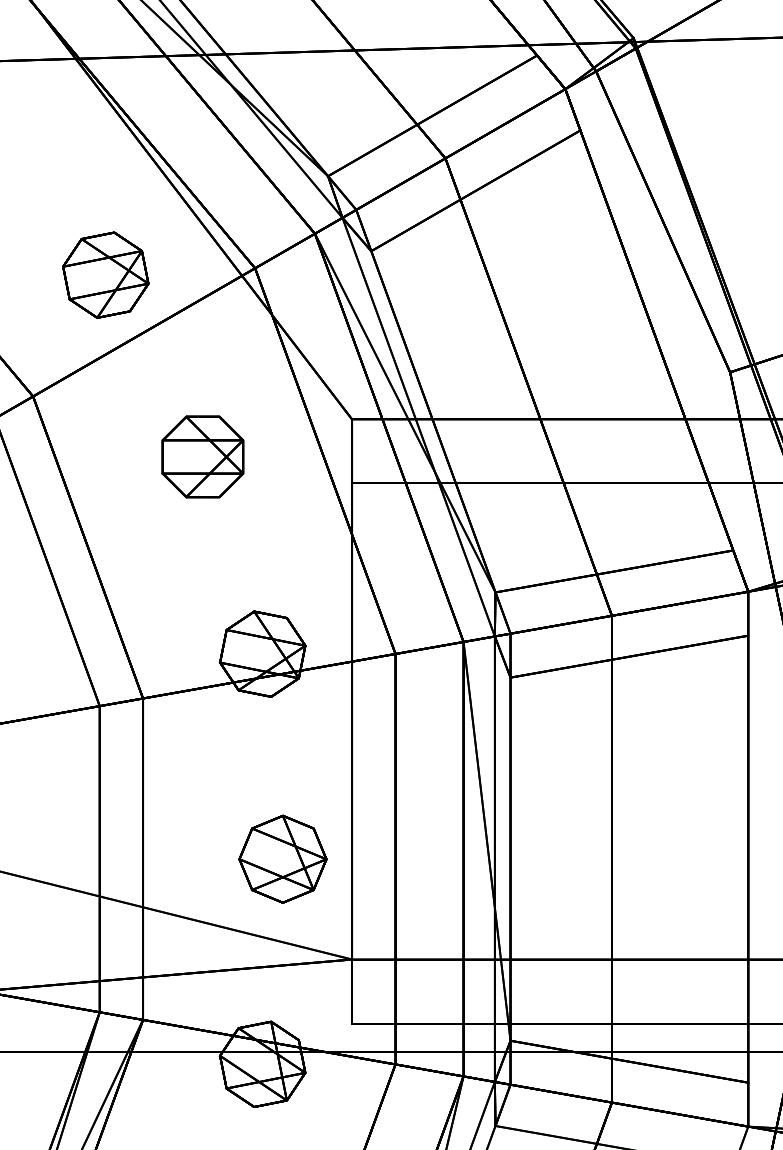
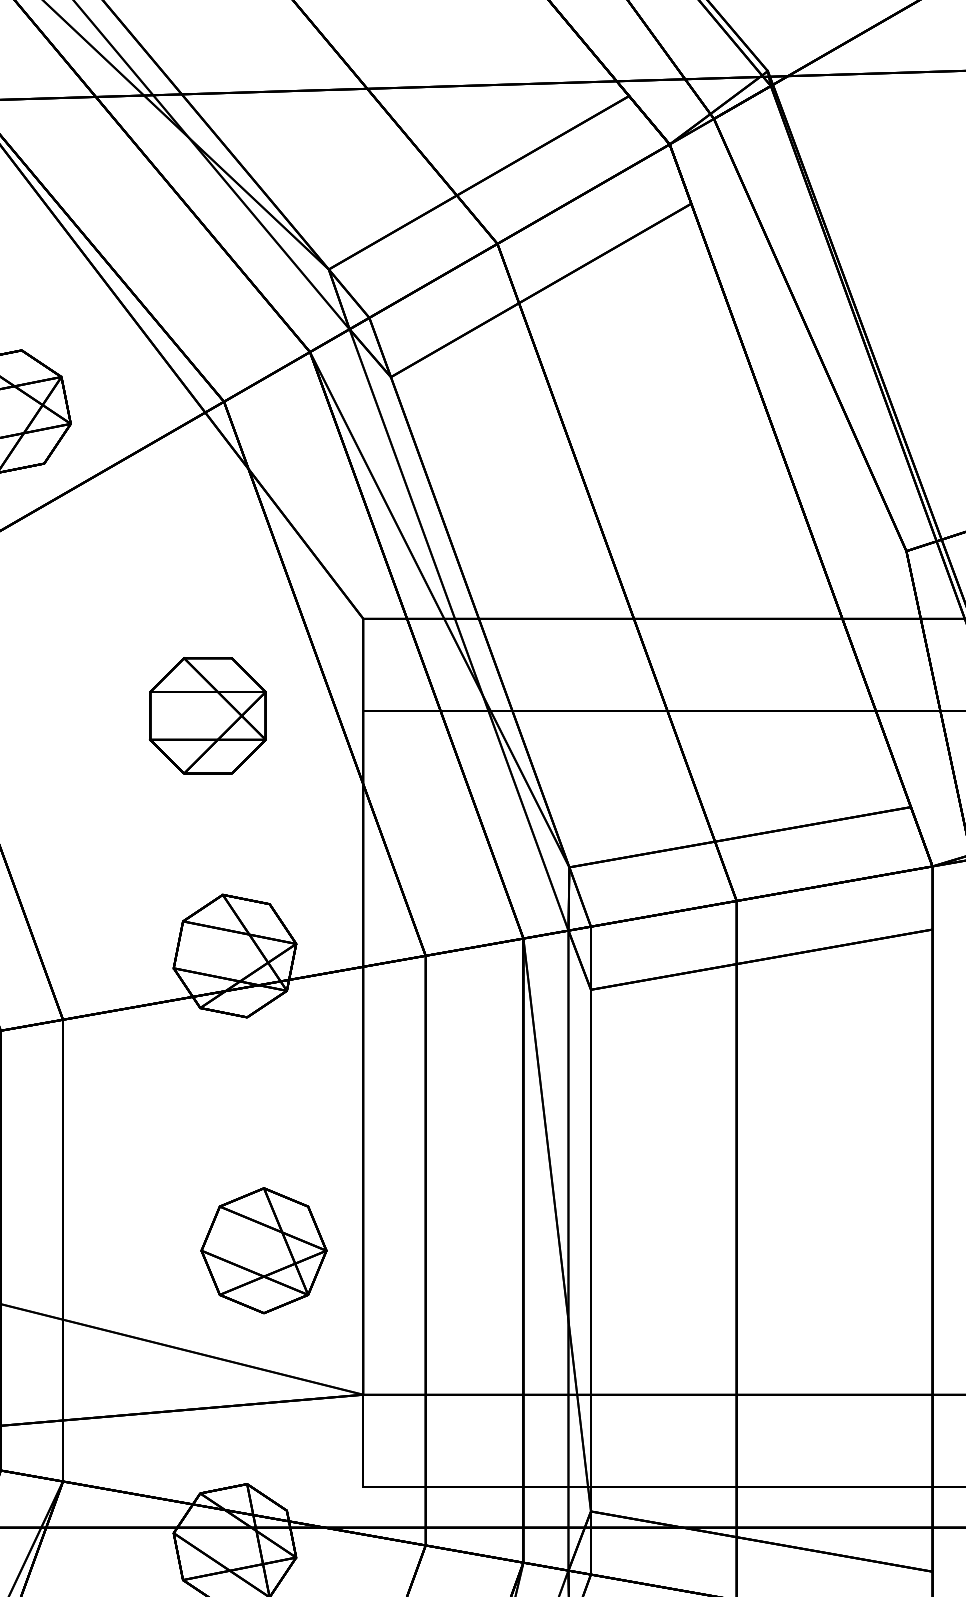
part: (202, 456) -> (207, 715), moved

